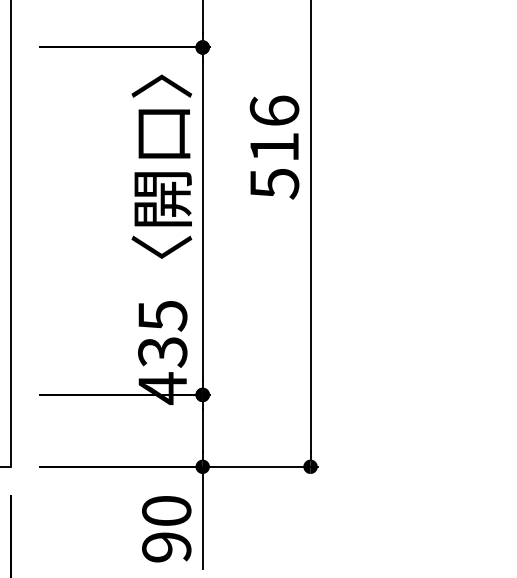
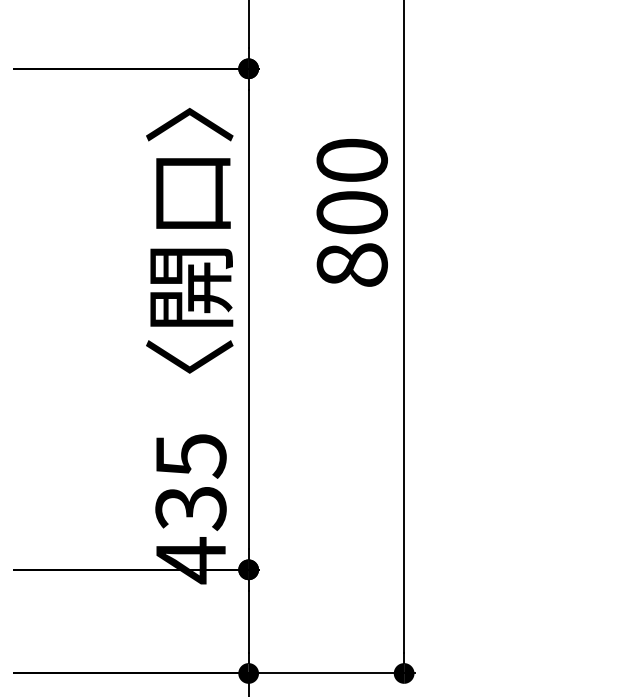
text: (274, 147) -> (352, 213), 516 -> 800

